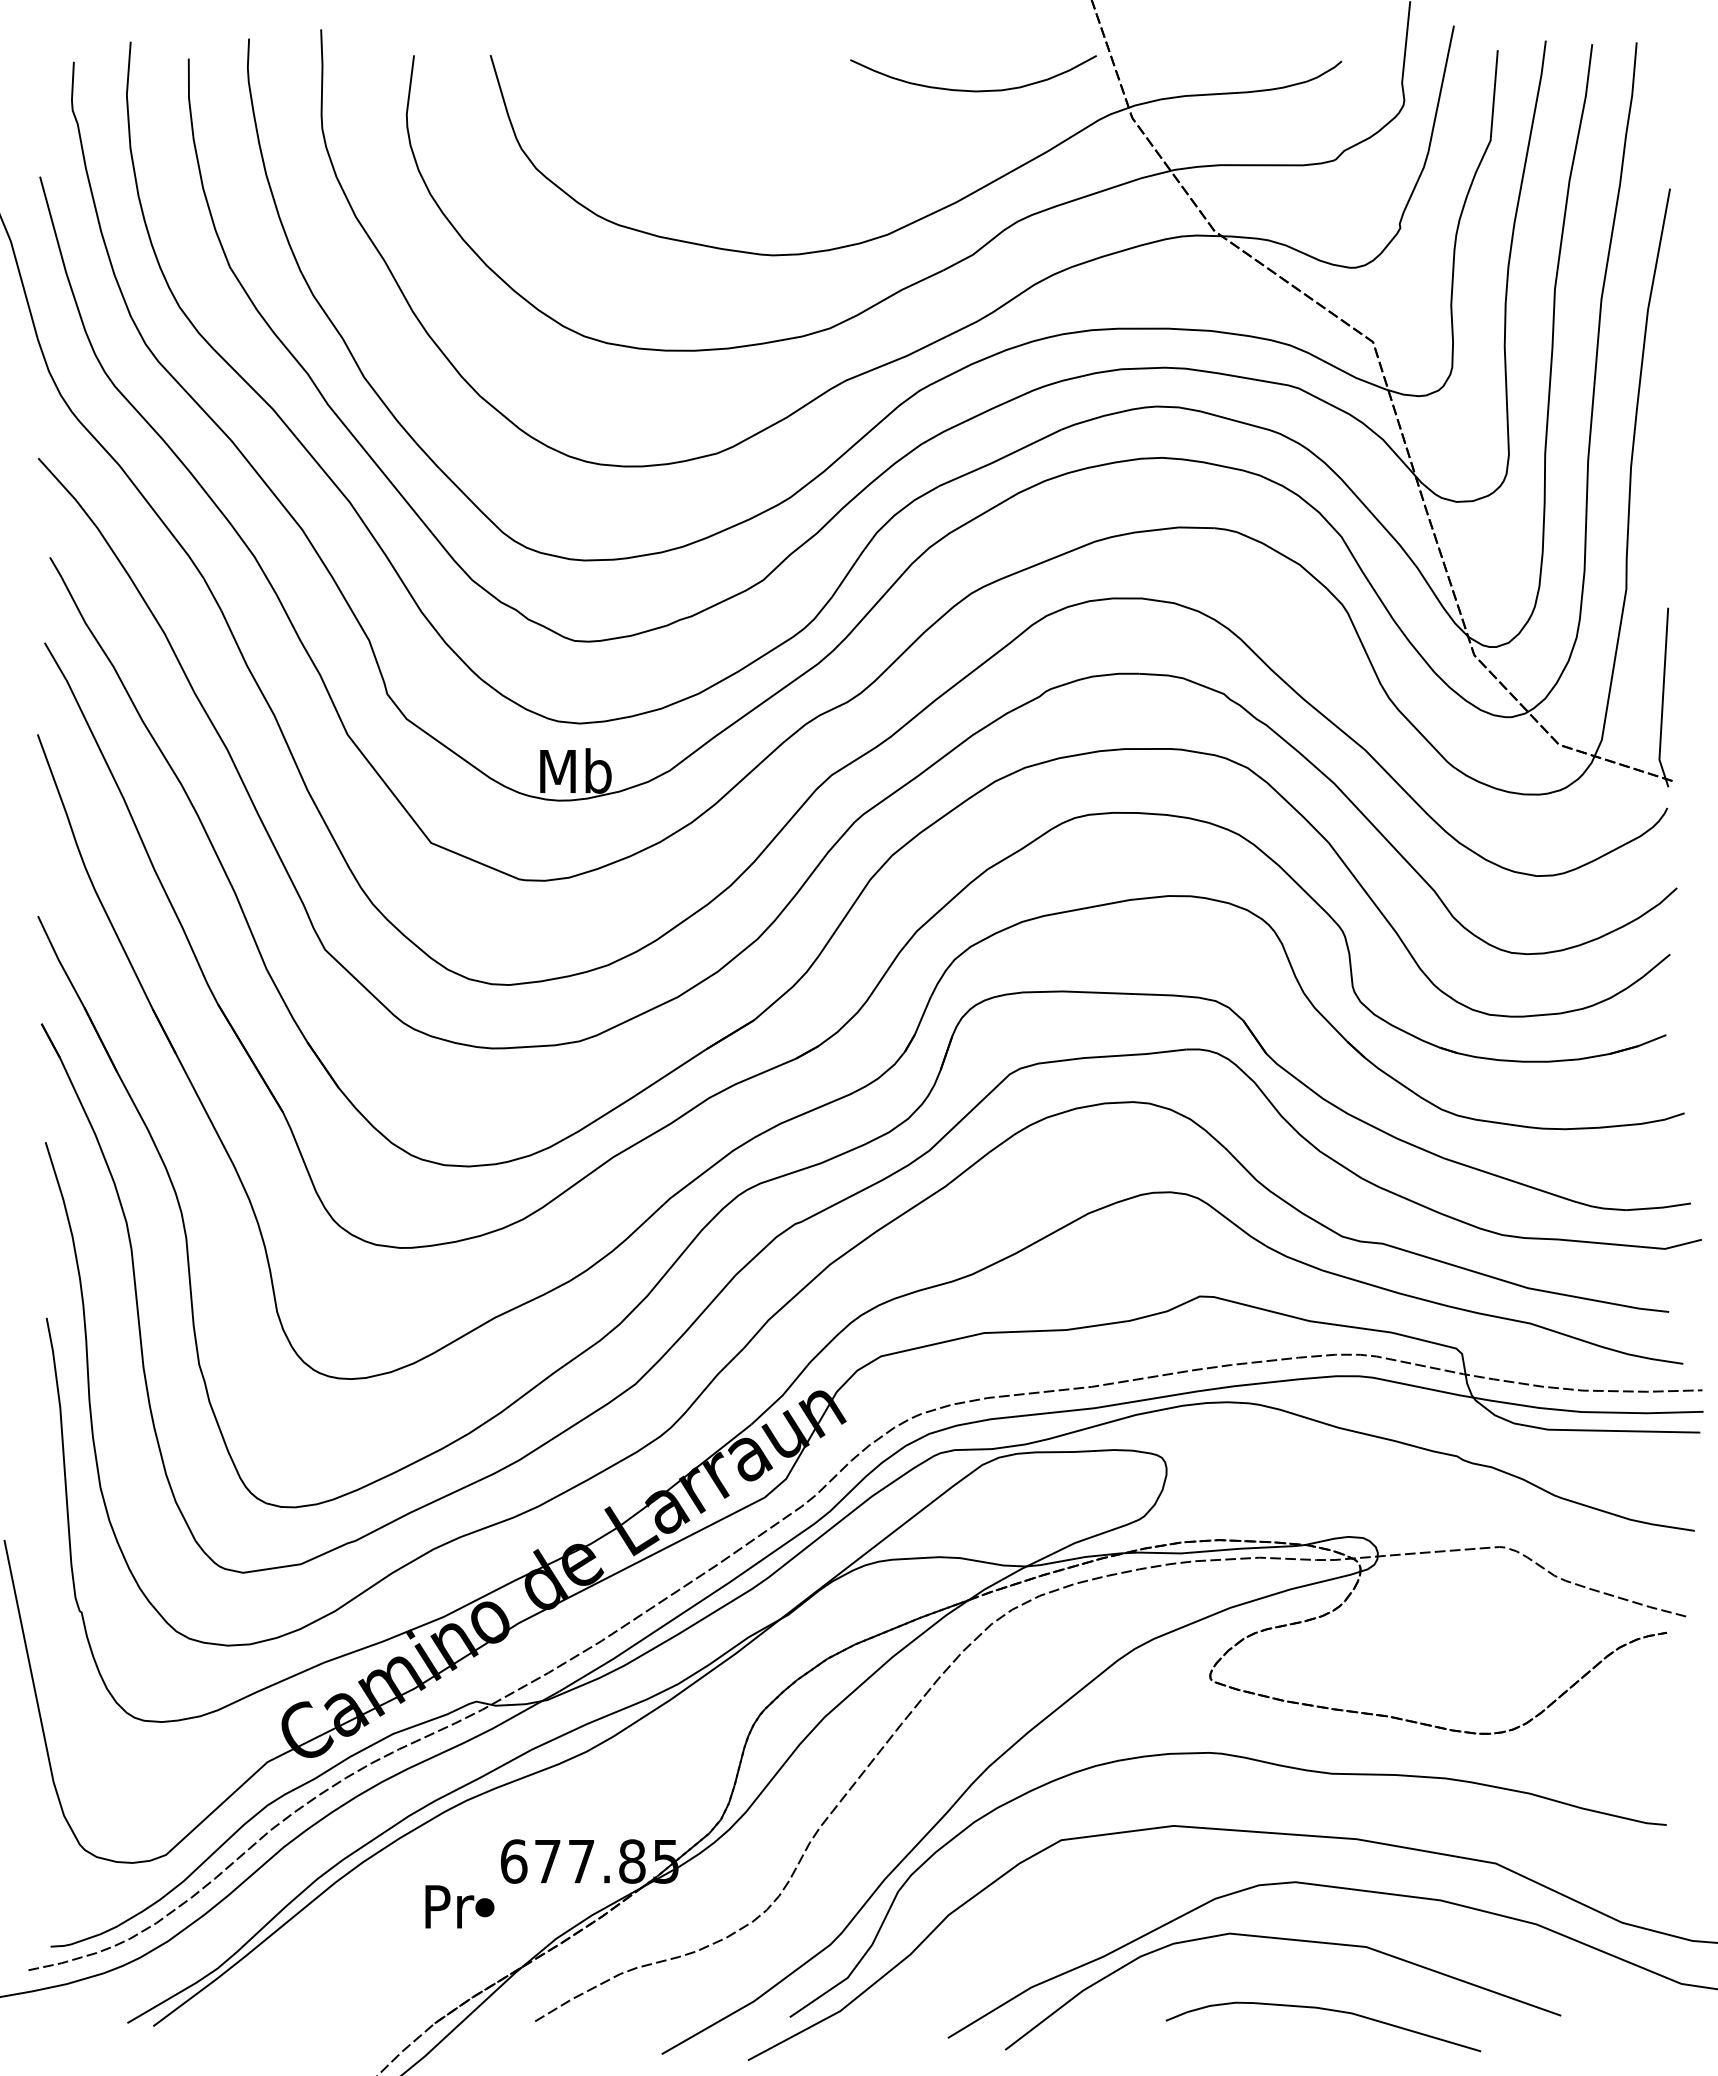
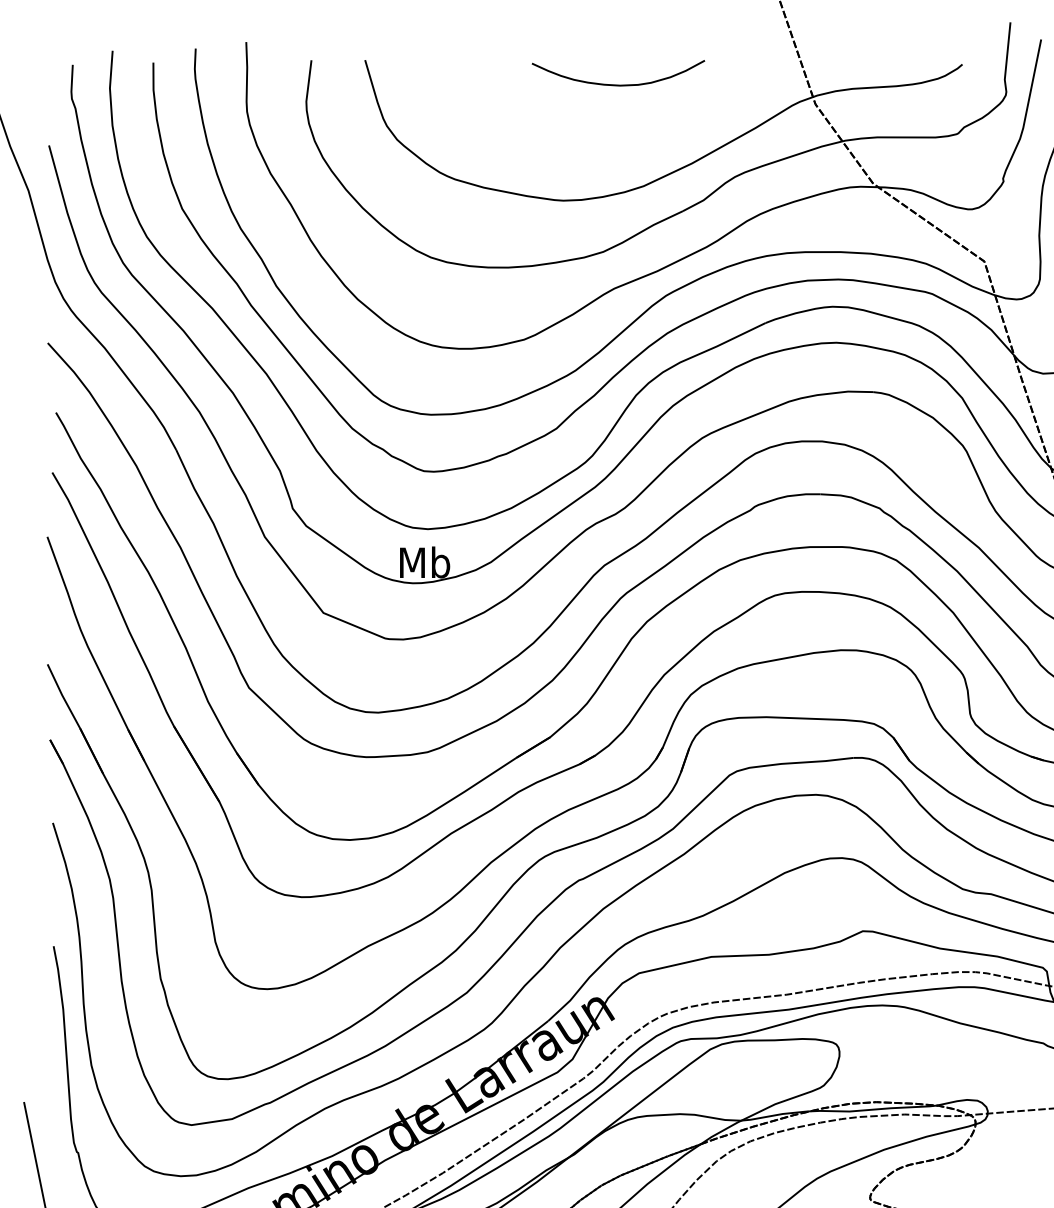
curve: (973, 90) -> (618, 84), moved

